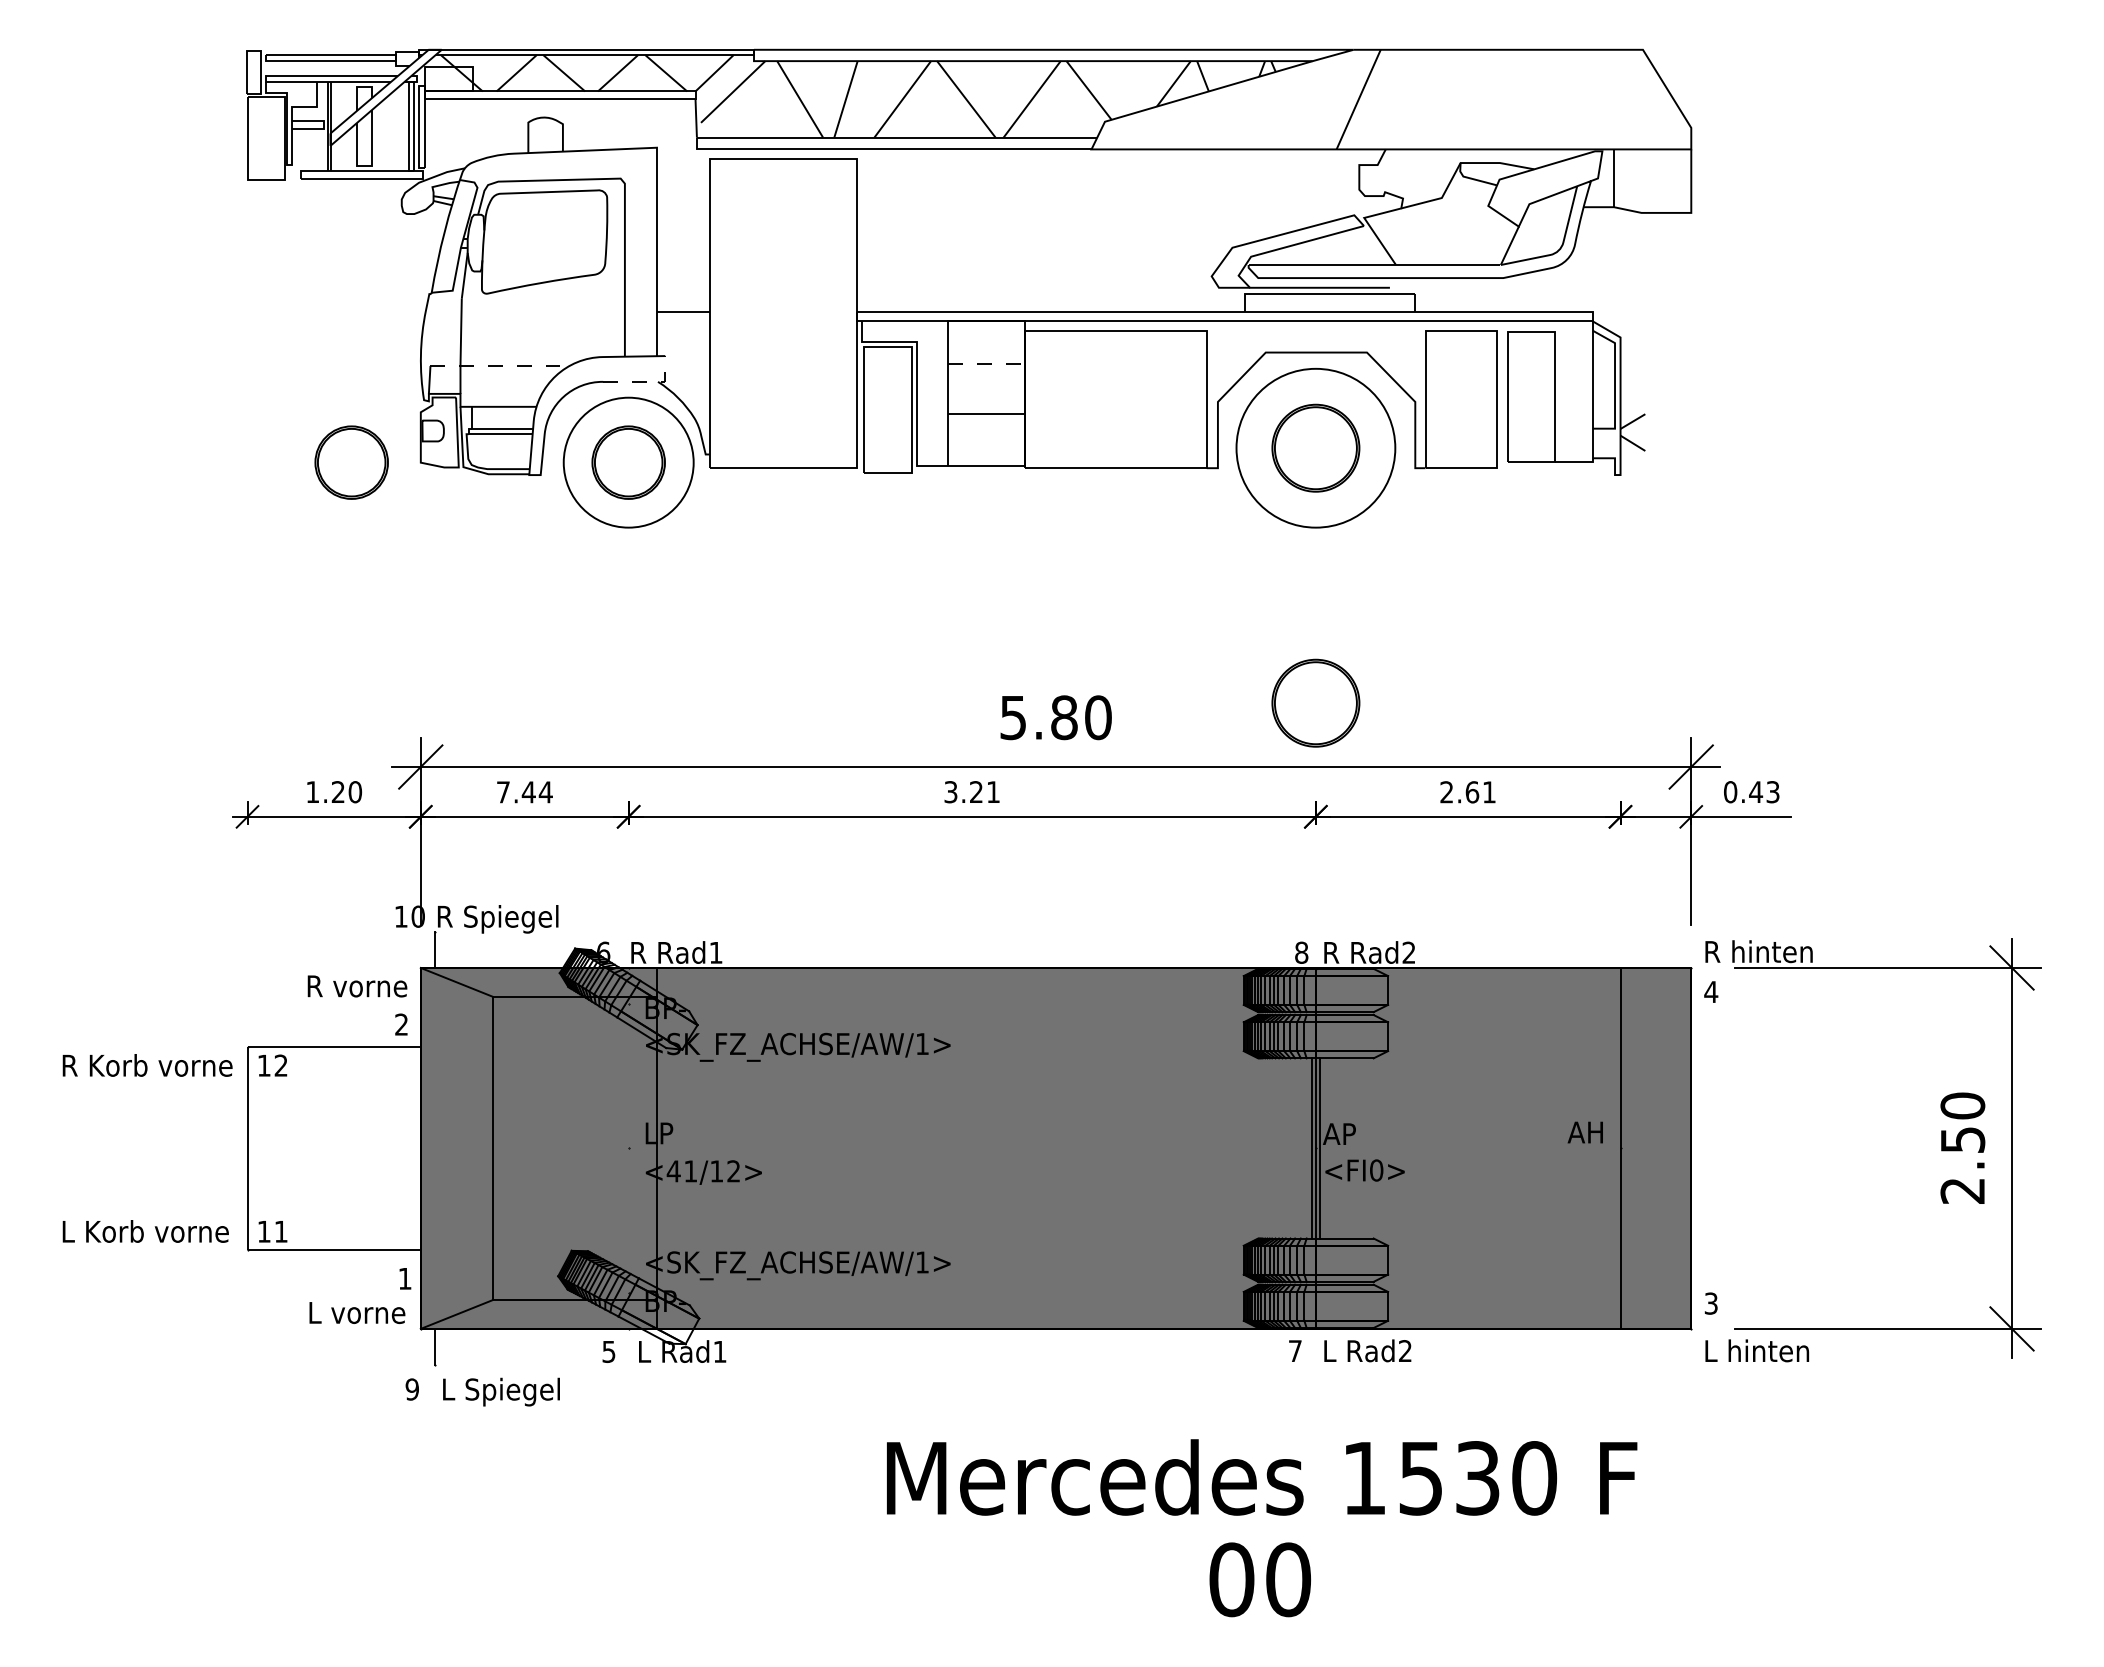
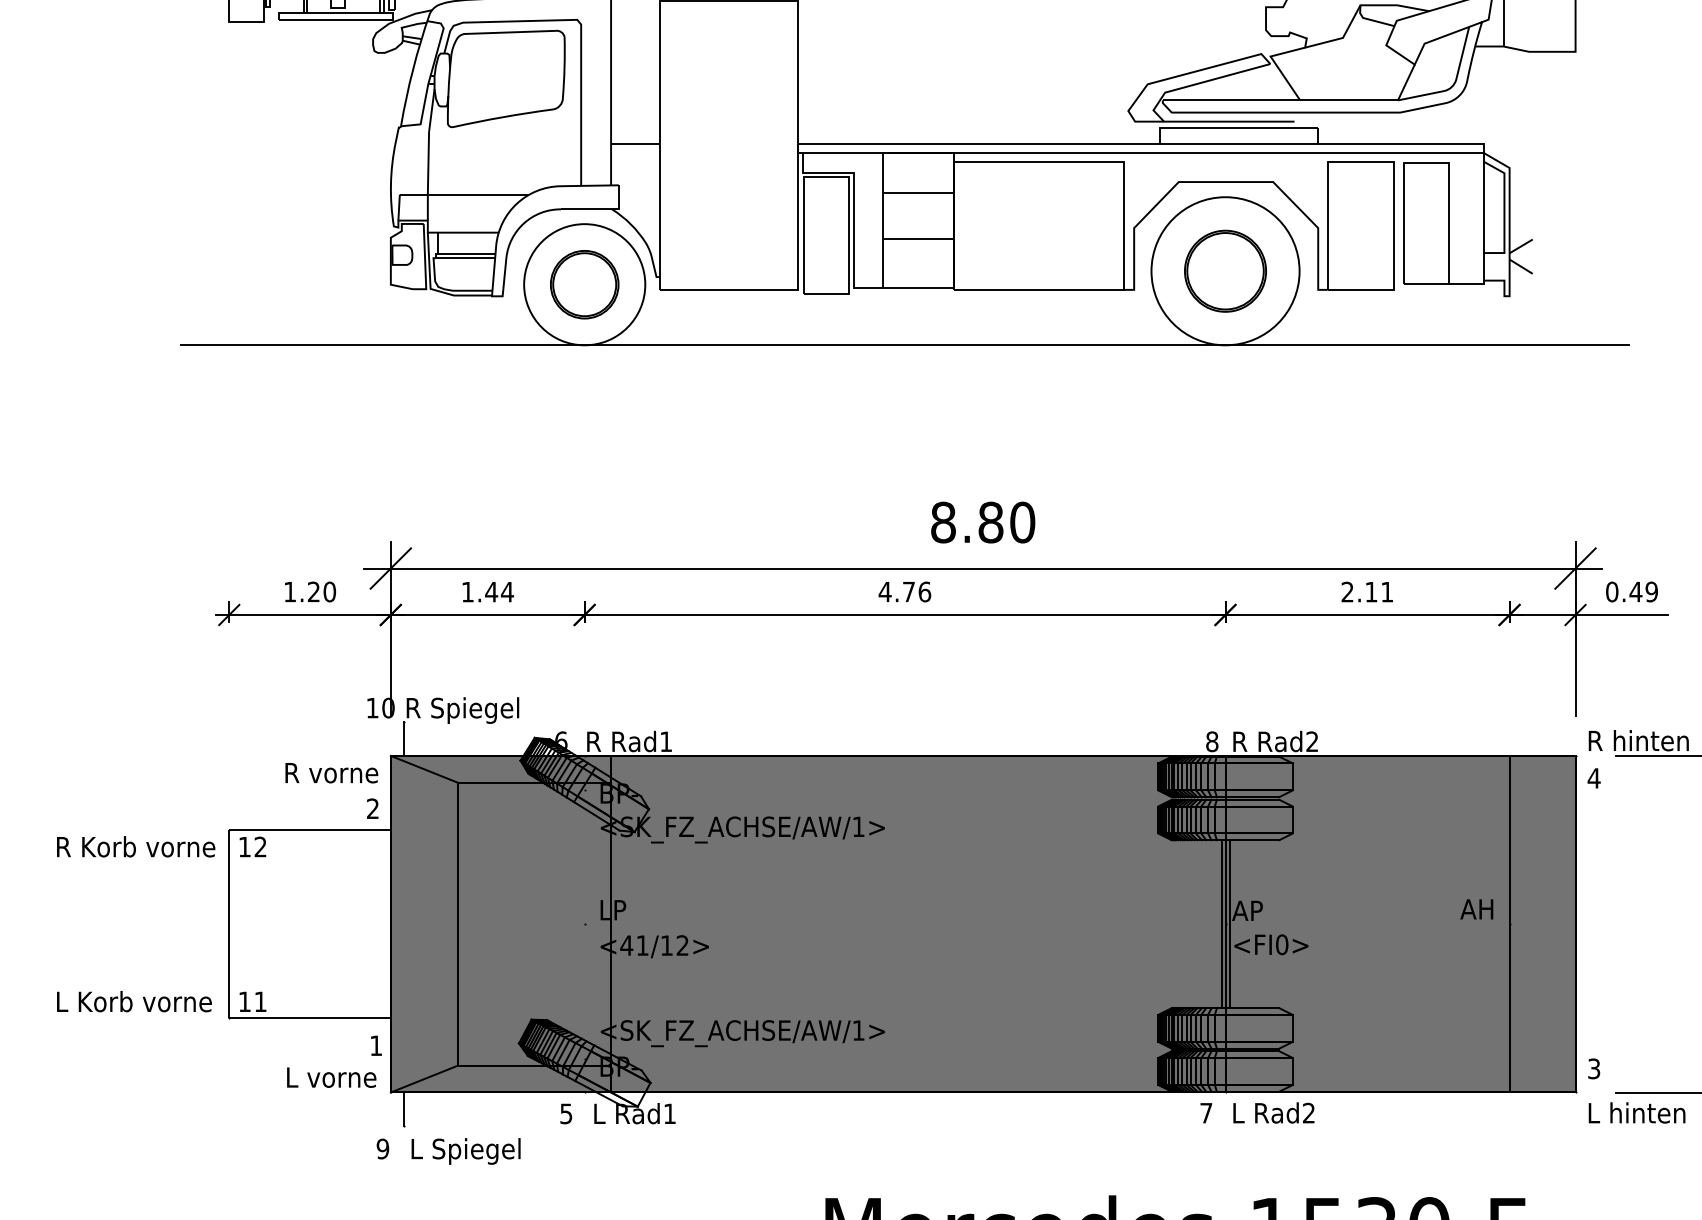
line: (987, 364) -> (919, 193), dashed -> solid
line: (500, 366) -> (465, 195), dashed -> solid
line: (647, 381) -> (602, 209), dashed -> solid
part: (351, 462) -> (326, 284), removed
line: (972, 527) -> (905, 345), added
part: (1315, 702) -> (1225, 508), removed
text: (1013, 717) -> (943, 522), 5.80 -> 8.80
text: (503, 792) -> (467, 592), 7.44 -> 1.44
text: (971, 792) -> (904, 592), 3.21 -> 4.76
text: (1472, 792) -> (1371, 592), 2.61 -> 2.11
text: (1772, 792) -> (1651, 592), 0.43 -> 0.49

